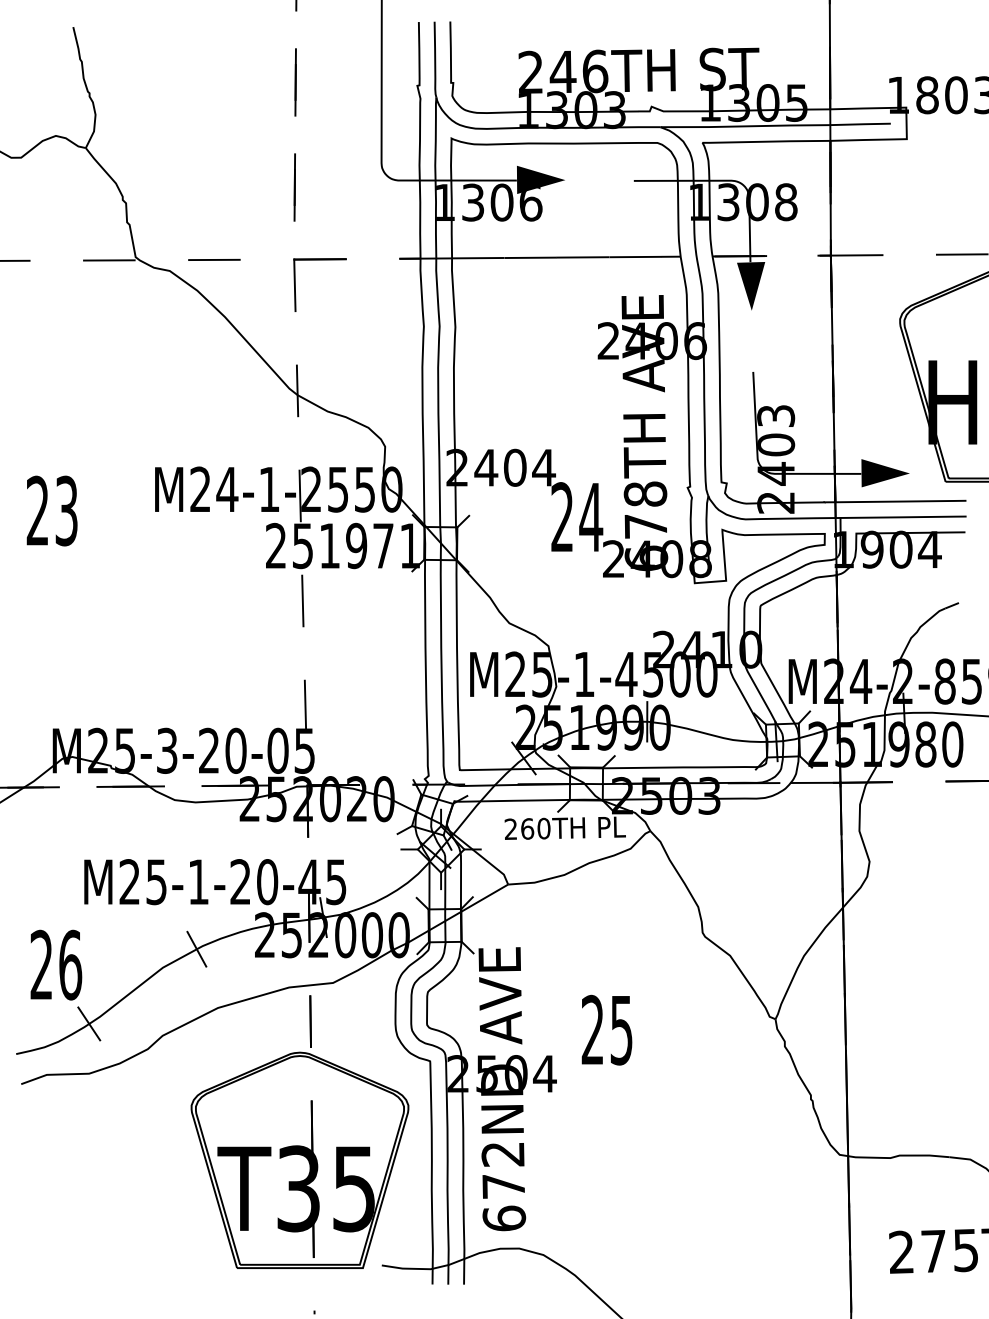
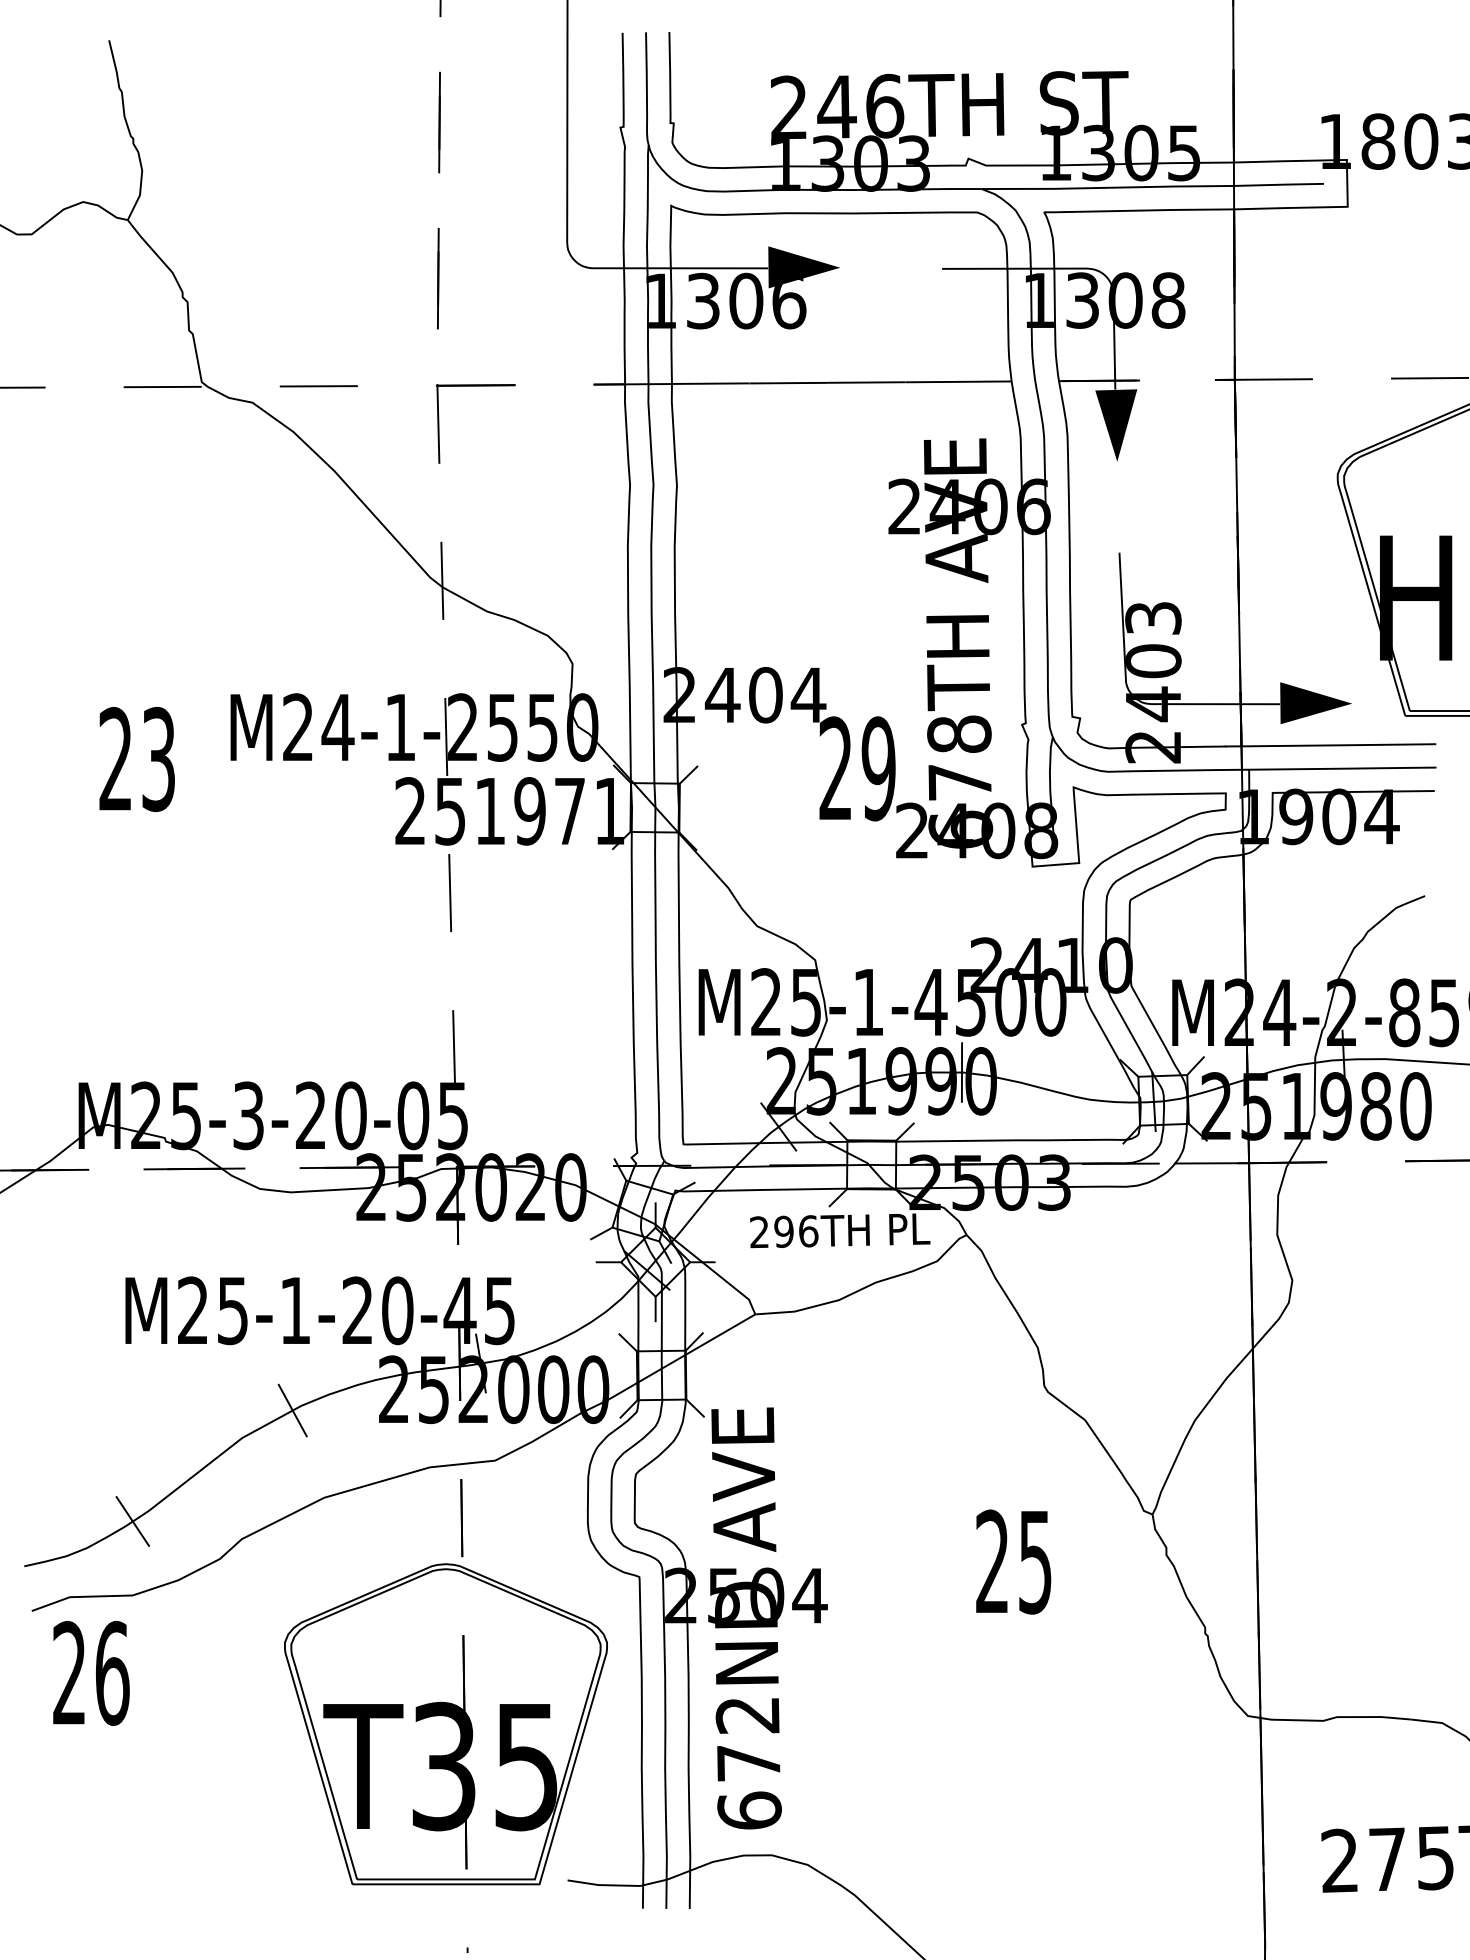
text: (51, 510) -> (136, 758), moved
text: (591, 517) -> (879, 769), 24 -> 29
text: (535, 828) -> (795, 1231), 260TH -> 296TH
text: (56, 964) -> (91, 1672), moved
text: (606, 1029) -> (1012, 1560), moved

